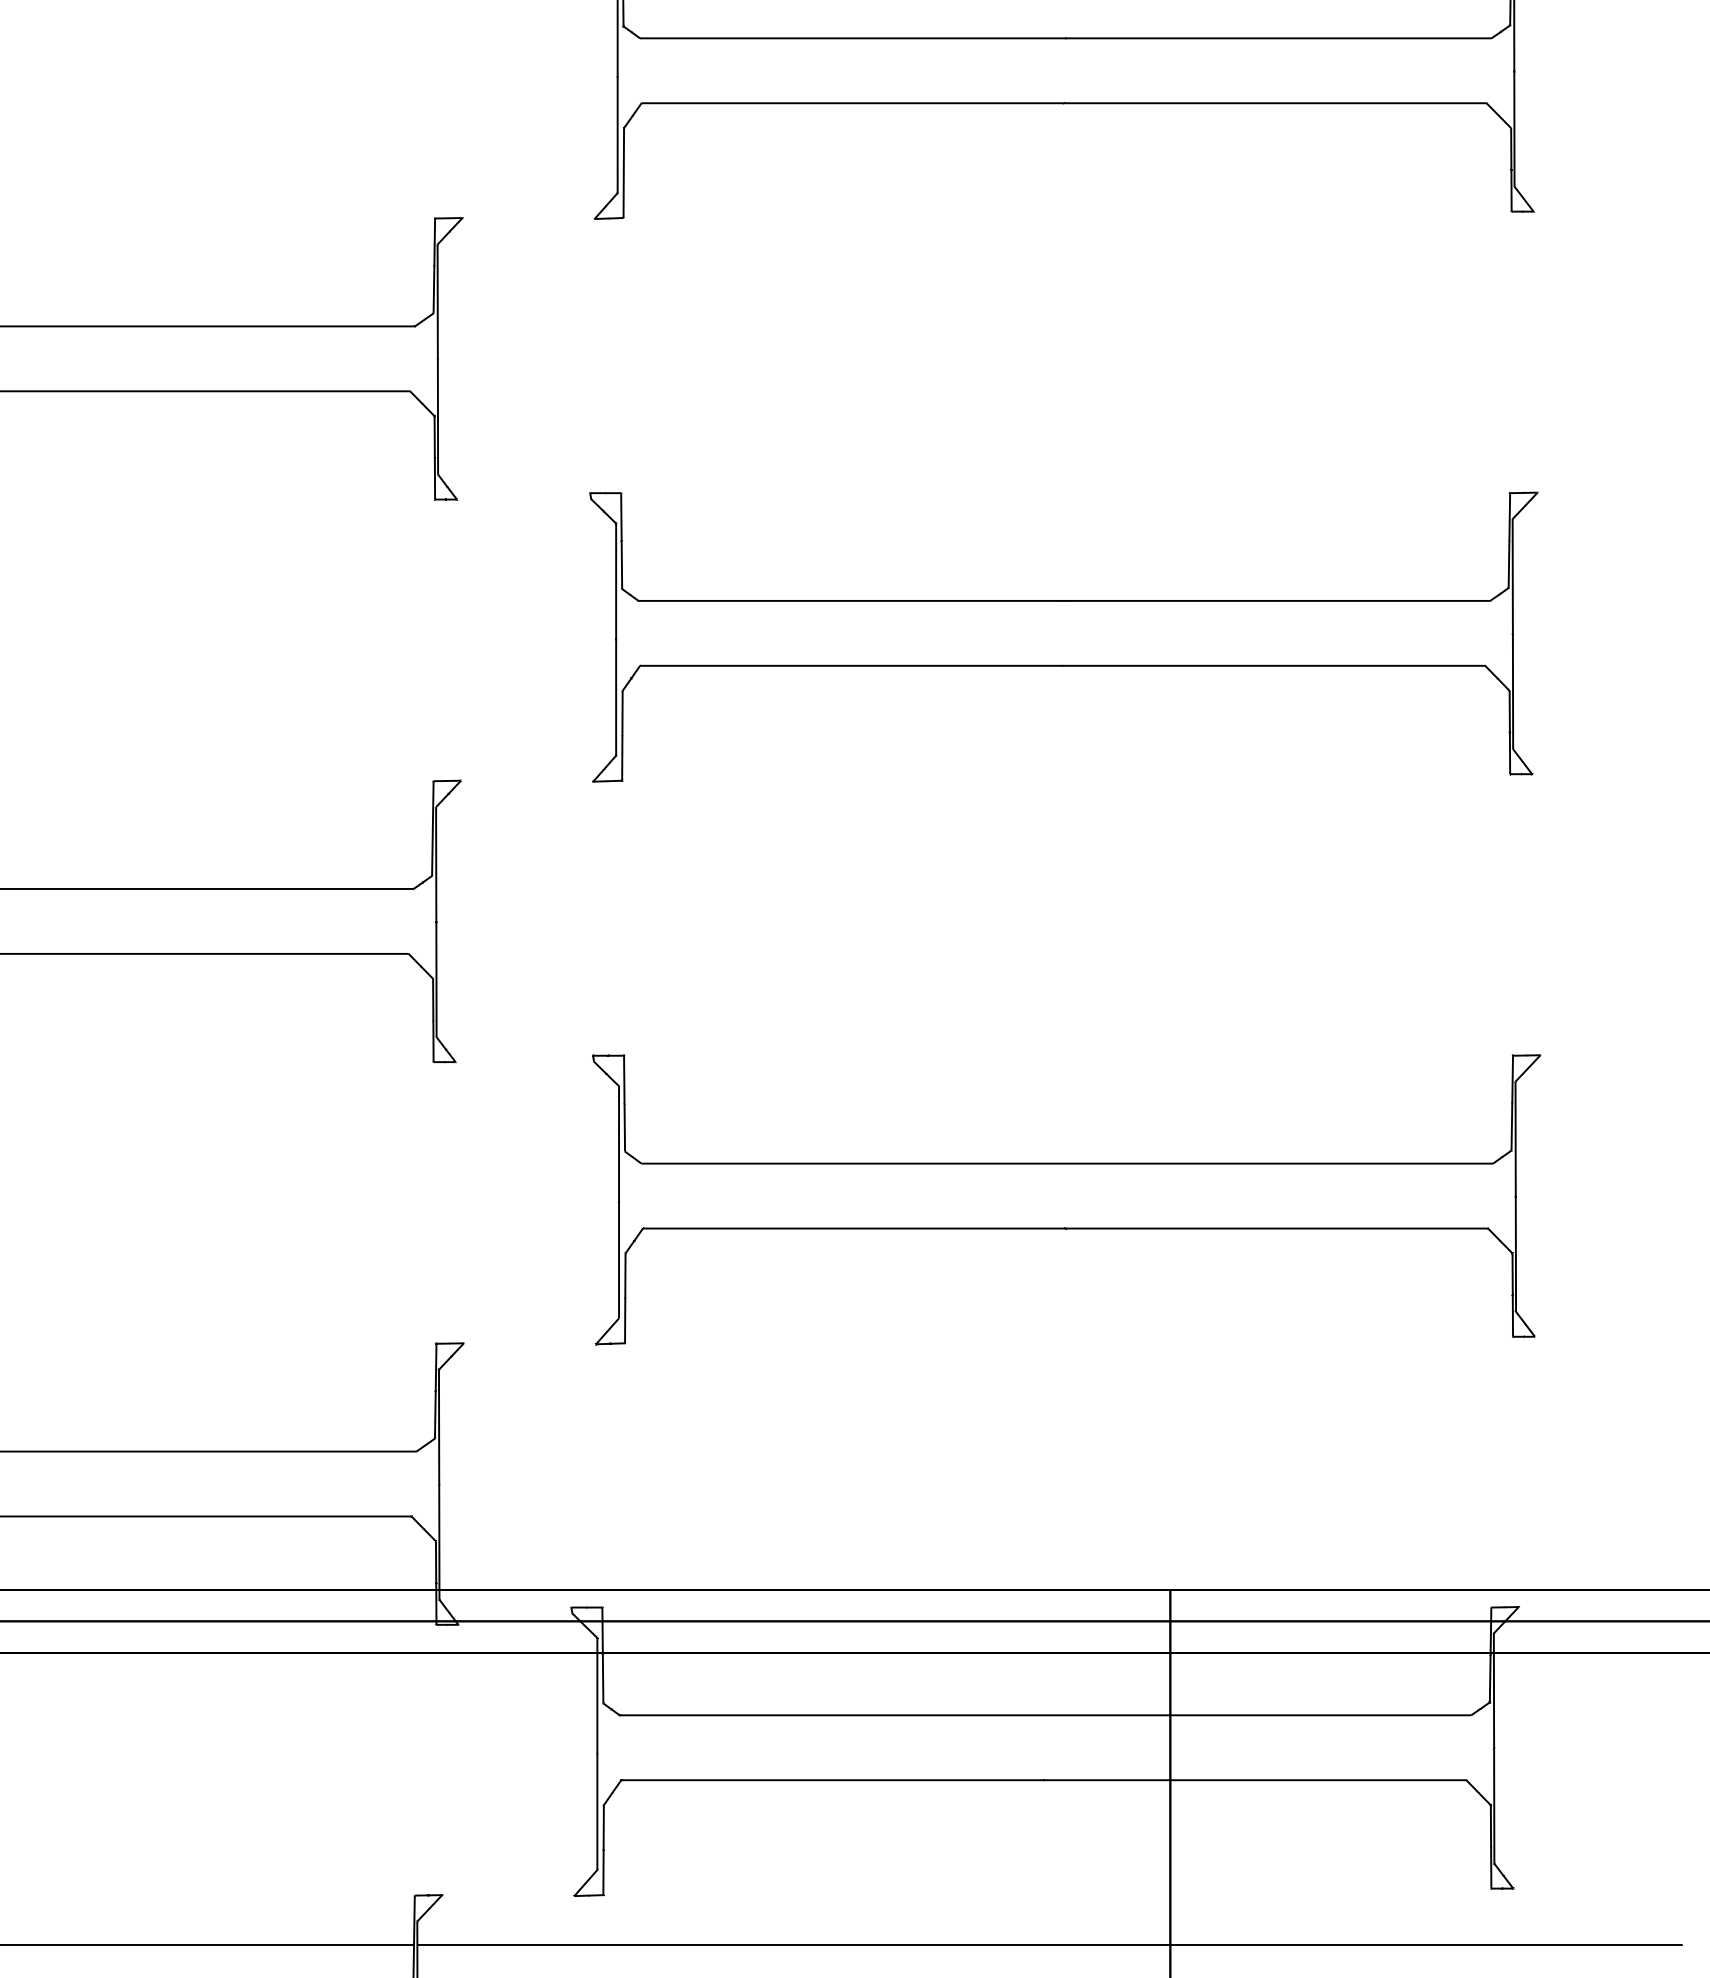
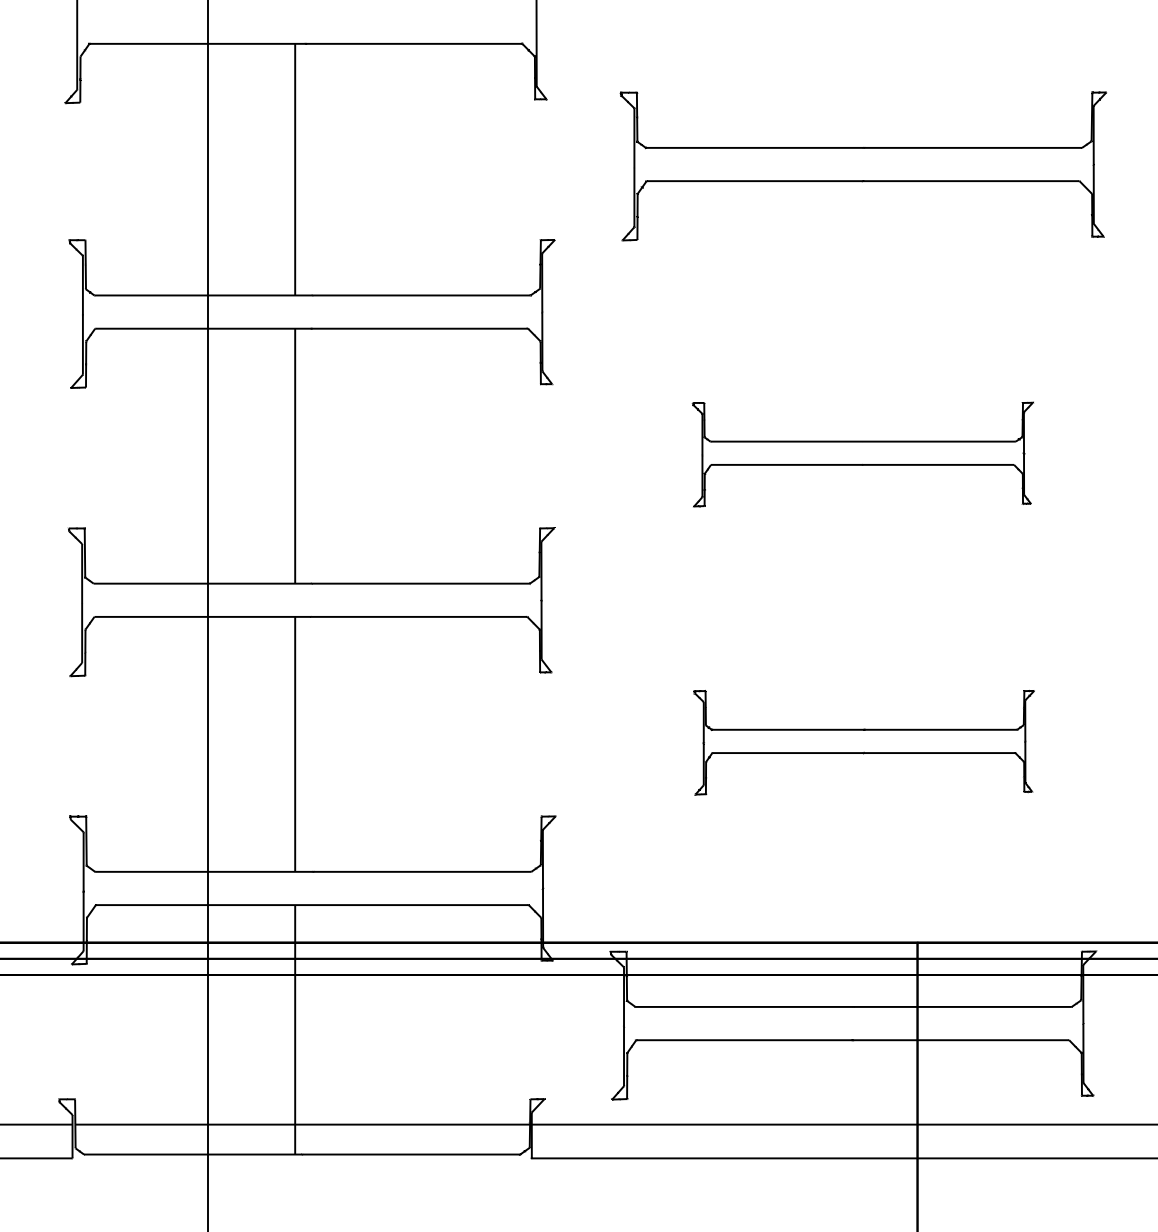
part: (1062, 636) -> (862, 454), size x0.7
part: (1064, 1199) -> (863, 742), size x0.7

